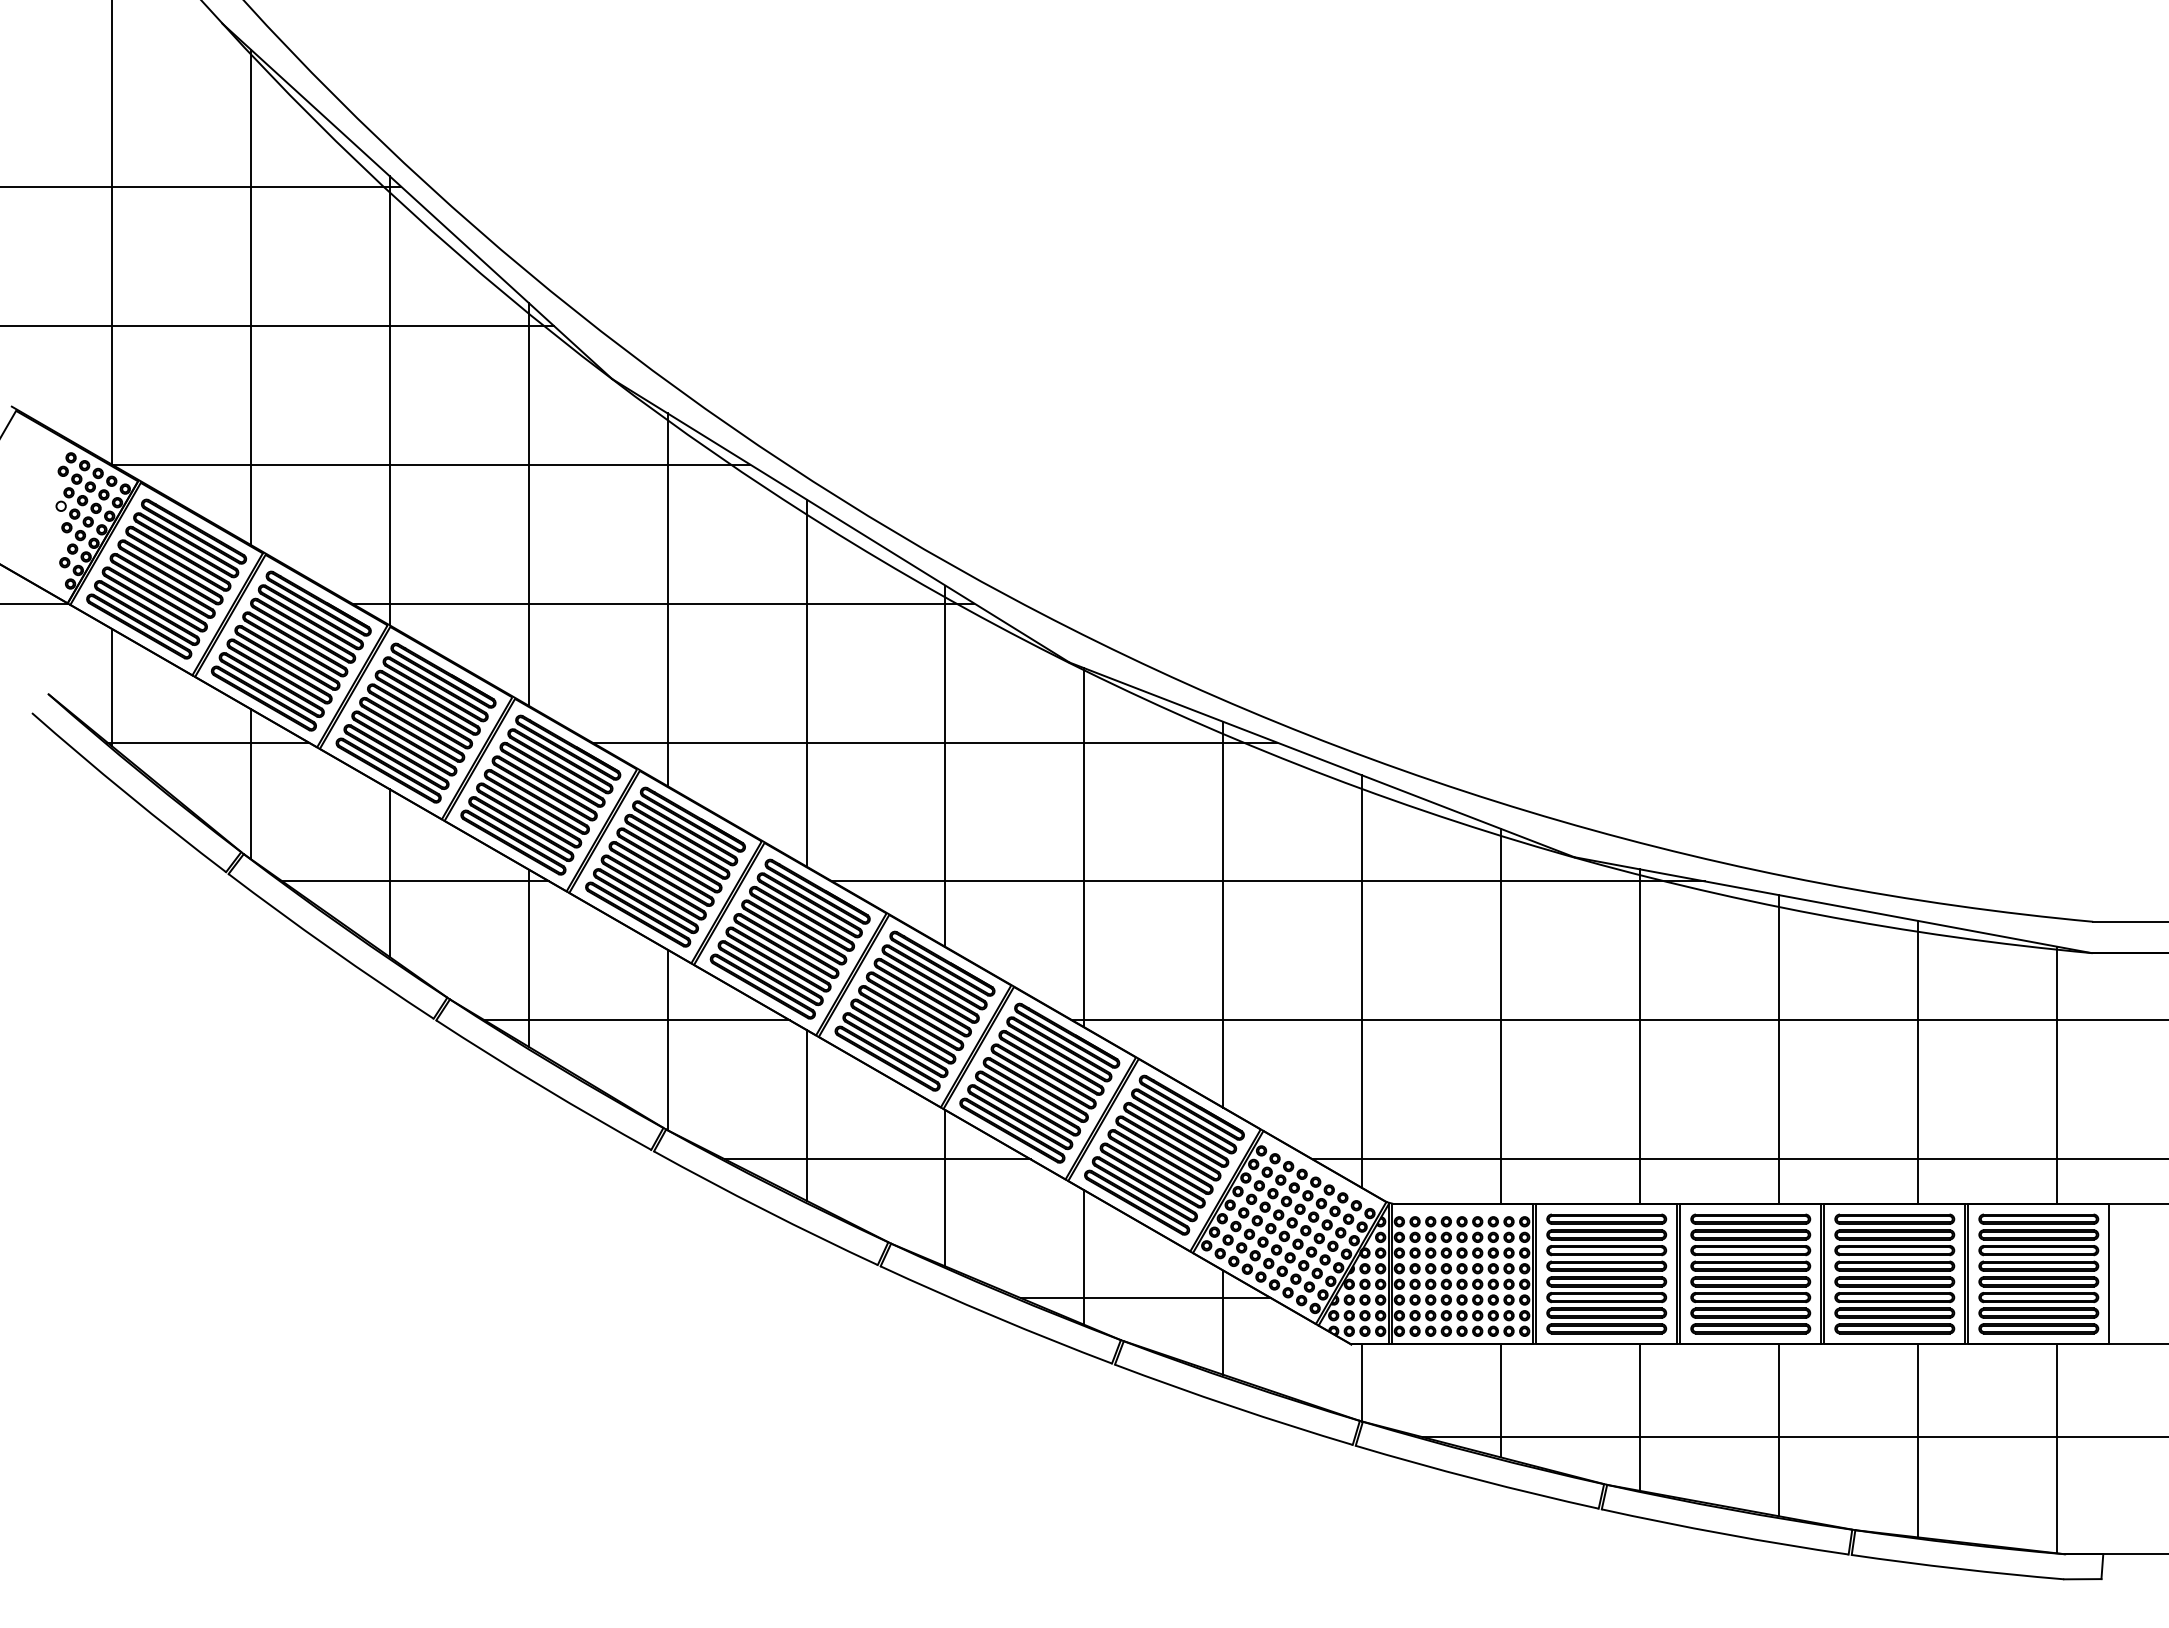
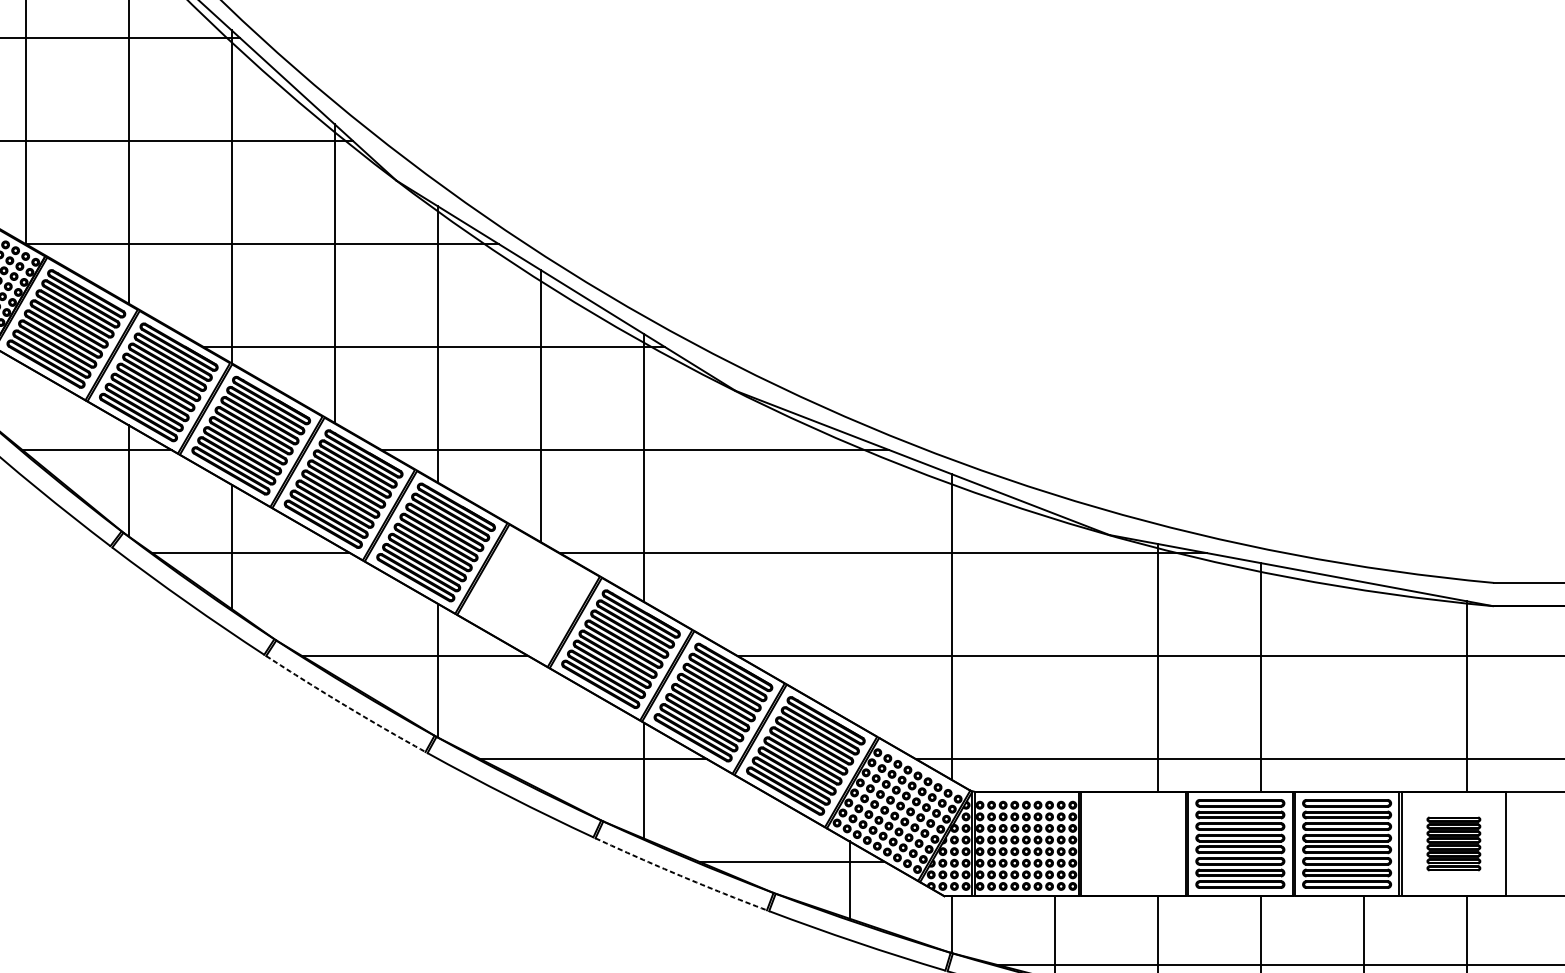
line: (111, 687) -> (25, 409), removed
line: (1084, 847) -> (746, 527), removed
line: (1223, 914) -> (849, 577), removed
part: (789, 938) -> (527, 595), removed
line: (528, 957) -> (334, 609), removed
line: (1501, 1015) -> (1055, 652), removed
line: (1918, 1061) -> (1364, 686), removed
arc: (542, 1087) -> (344, 705), solid -> dashed
line: (806, 1114) -> (540, 725), removed
line: (1084, 1257) -> (746, 831), removed
part: (1606, 1273) -> (1133, 843), removed
part: (2038, 1273) -> (1453, 843), size x0.6
arc: (995, 1317) -> (680, 876), solid -> dashed

